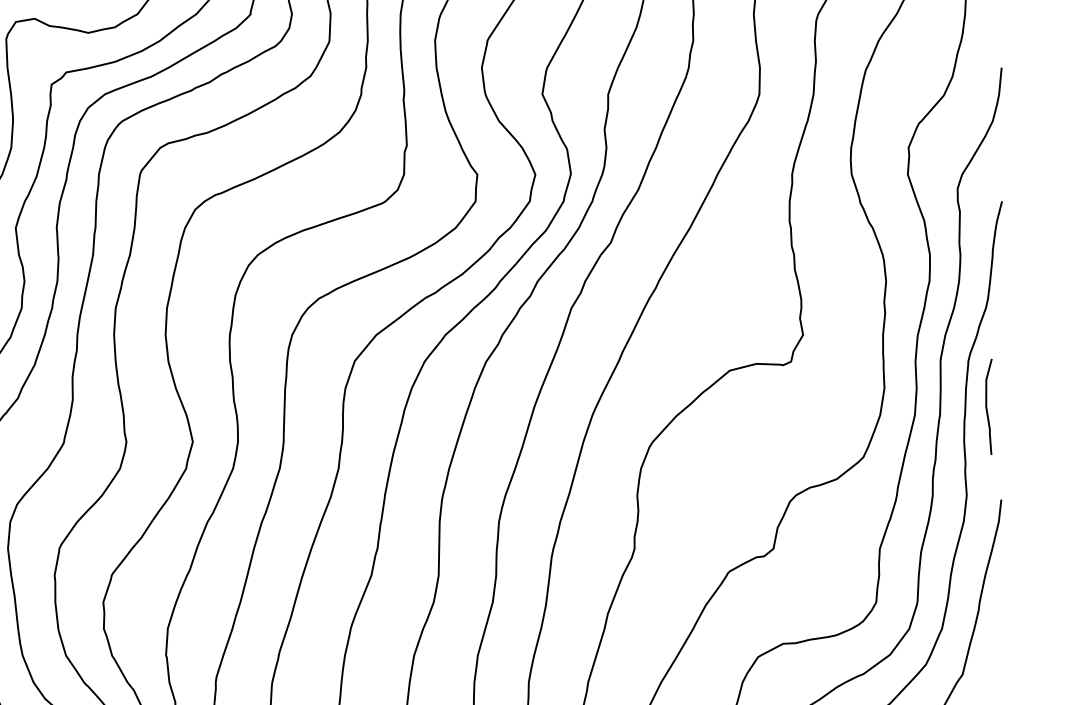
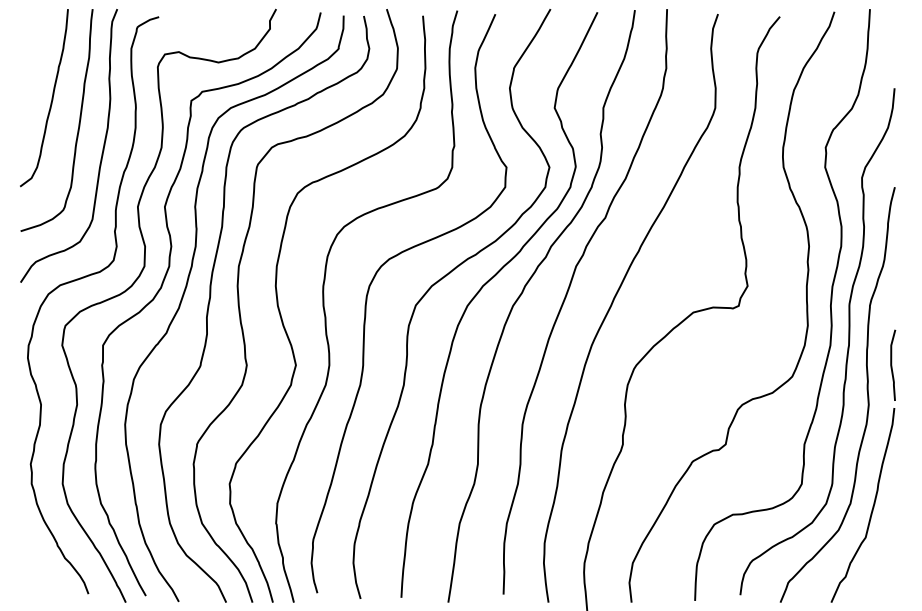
curve: (987, 405) -> (892, 364), moved

